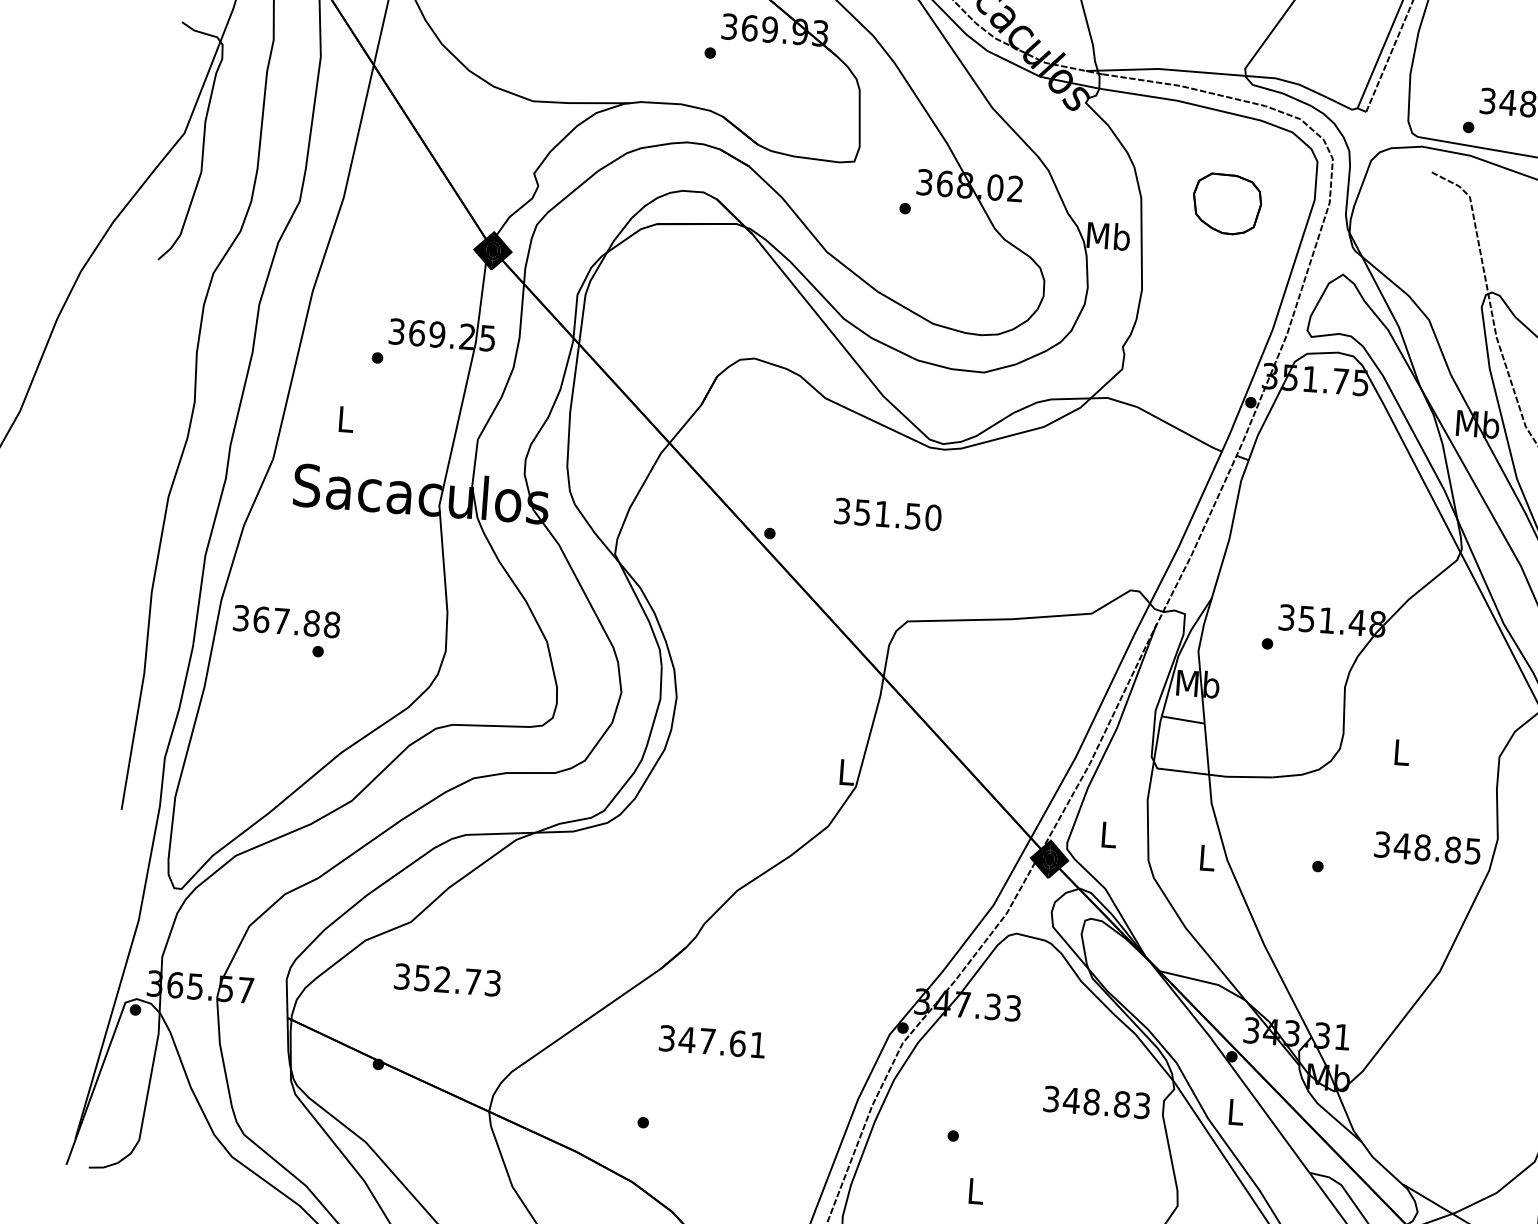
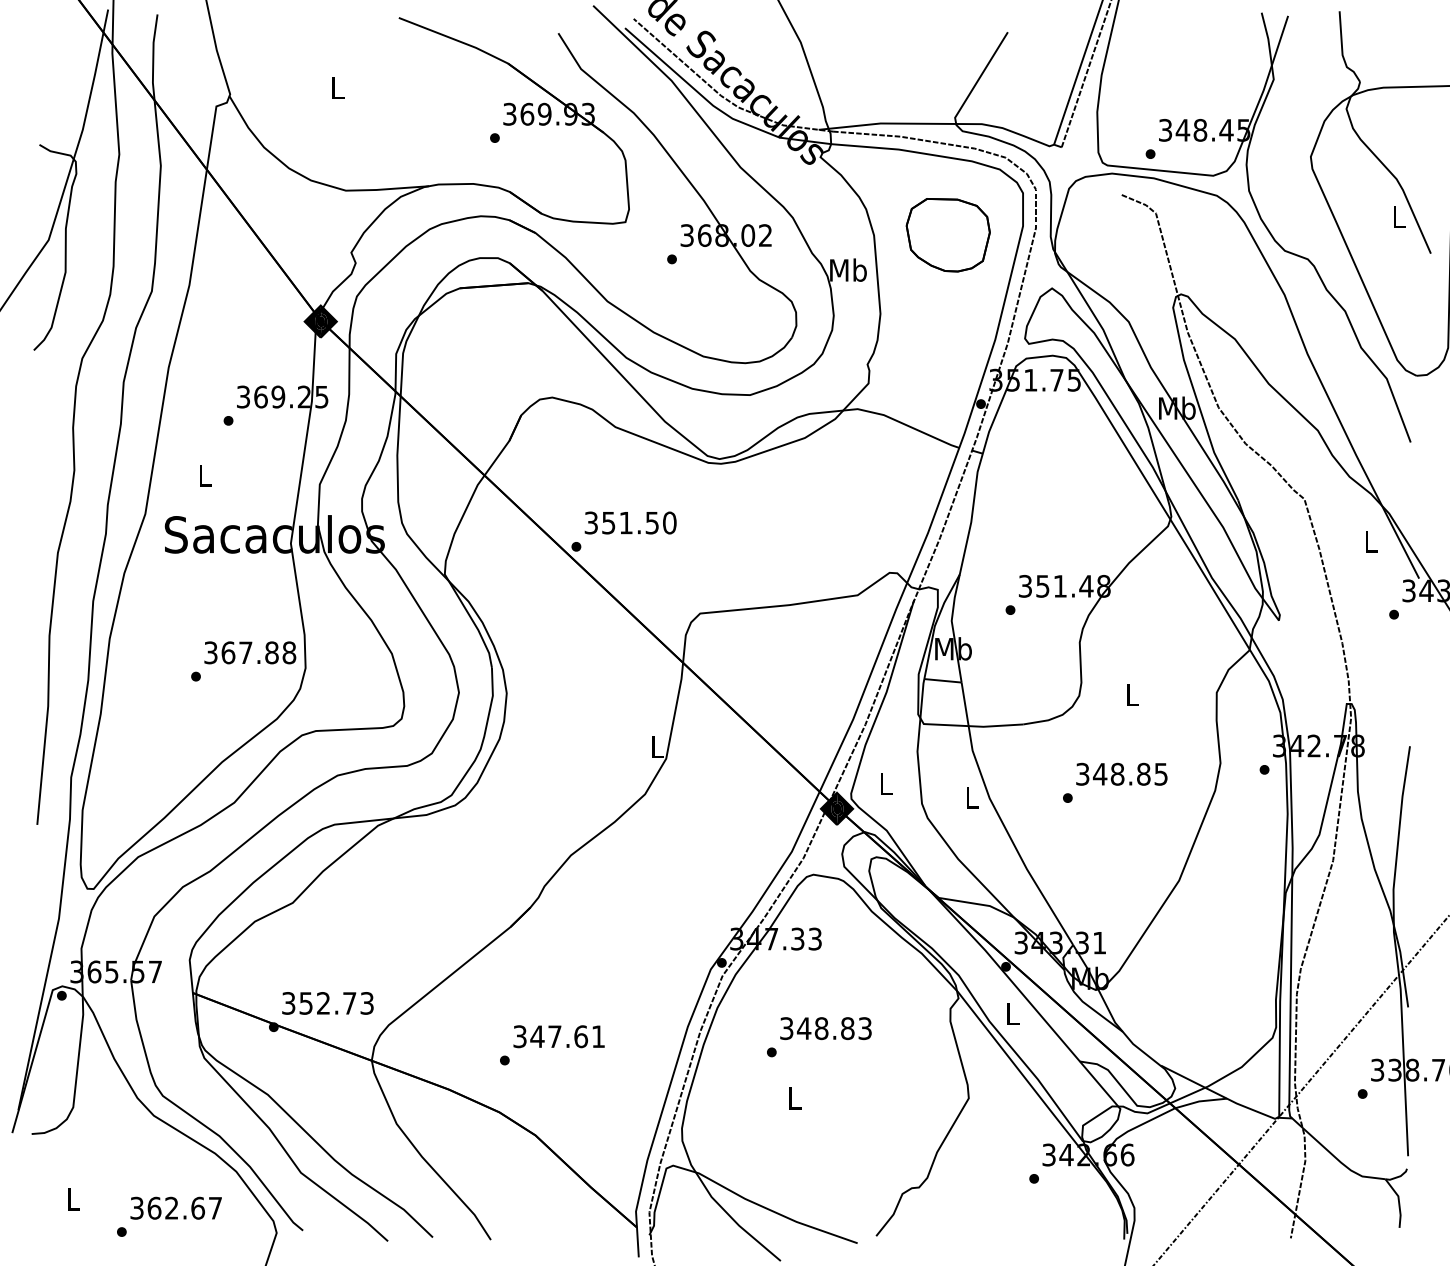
part: (1226, 204) -> (947, 235), size x1.43
text: (887, 513) -> (630, 522), moved
text: (287, 621) -> (250, 652), moved
text: (1427, 847) -> (1121, 773), moved
text: (447, 980) -> (327, 1003), moved
text: (711, 1041) -> (558, 1036), moved
text: (1096, 1102) -> (825, 1028), moved

